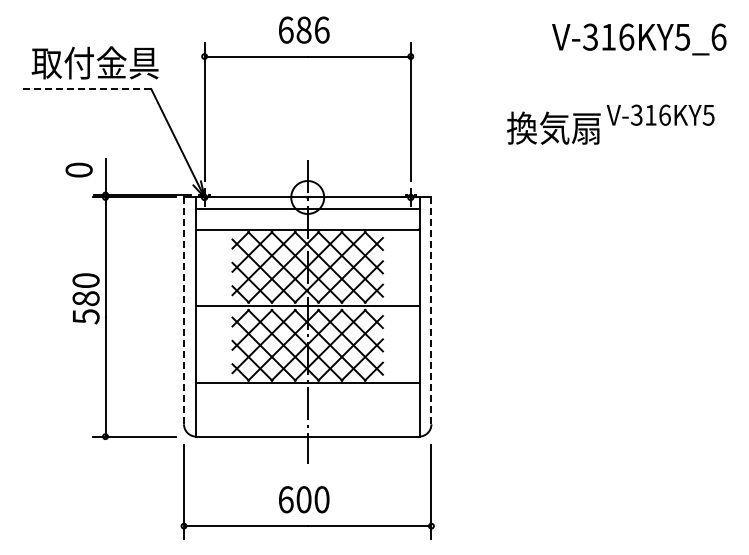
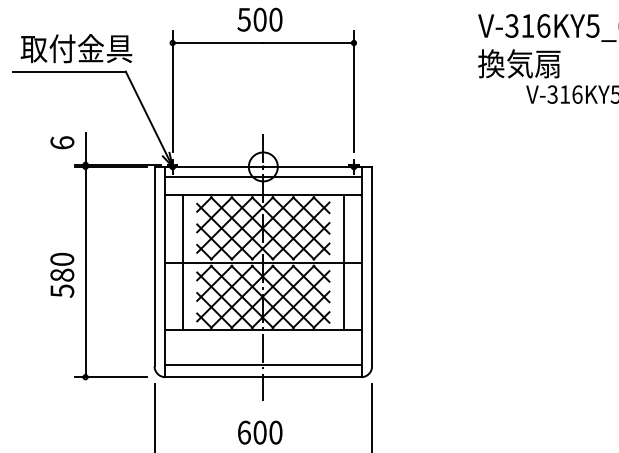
text: (303, 29) -> (259, 19), 686 -> 500
line: (86, 89) -> (68, 71), dashed -> solid
text: (553, 127) -> (518, 63), moved
text: (78, 169) -> (61, 142), 0 -> 6
text: (85, 298) -> (61, 275), moved
line: (216, 306) -> (183, 262), added
line: (399, 306) -> (344, 262), added
line: (184, 311) -> (154, 267), dashed -> solid
line: (431, 311) -> (372, 267), dashed -> solid
line: (307, 422) -> (263, 364), added

